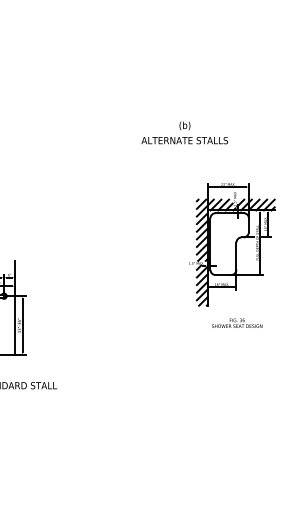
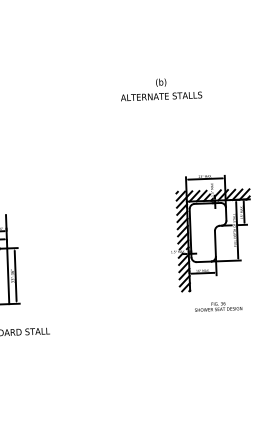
part: (232, 255) -> (211, 243), moved

